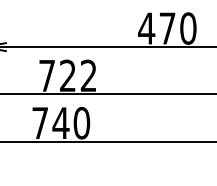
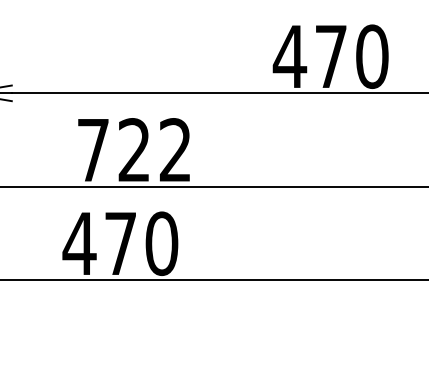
text: (50, 122) -> (99, 242), 740 -> 470

